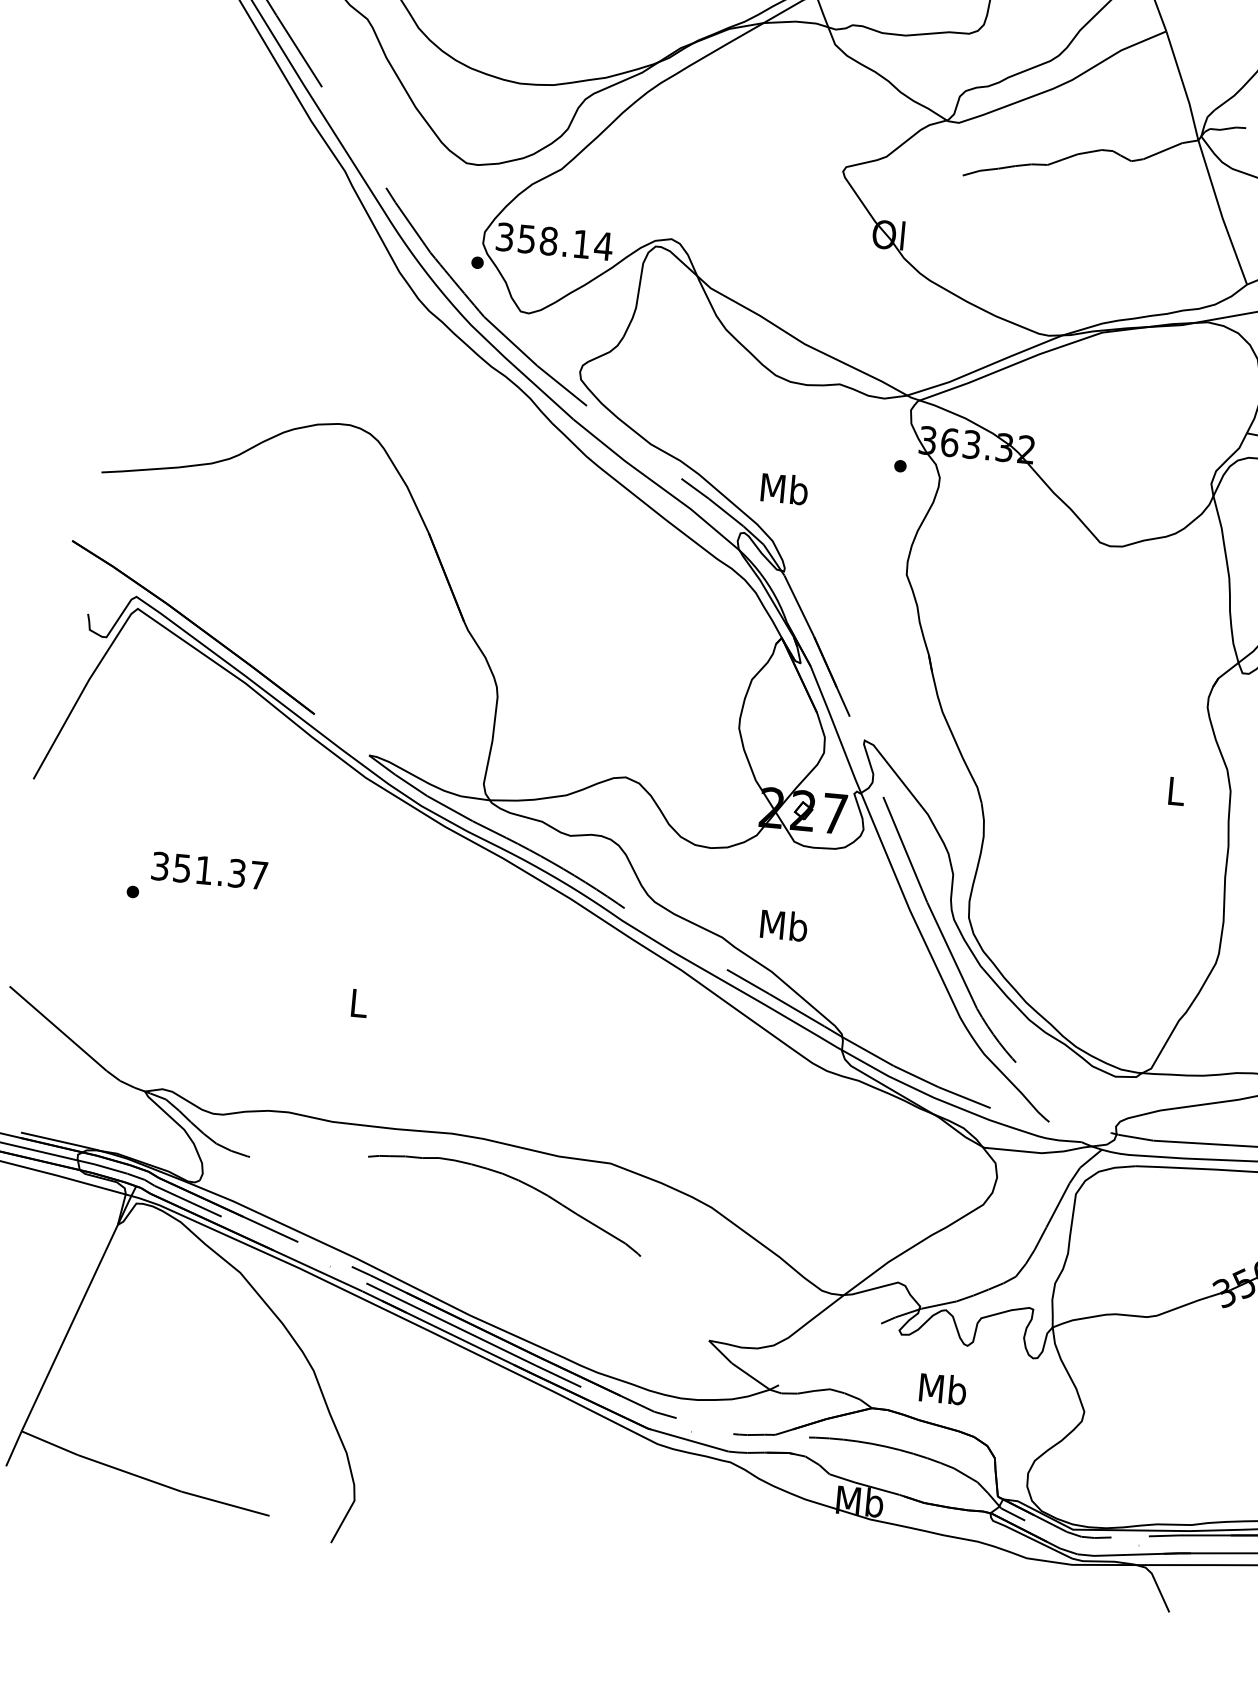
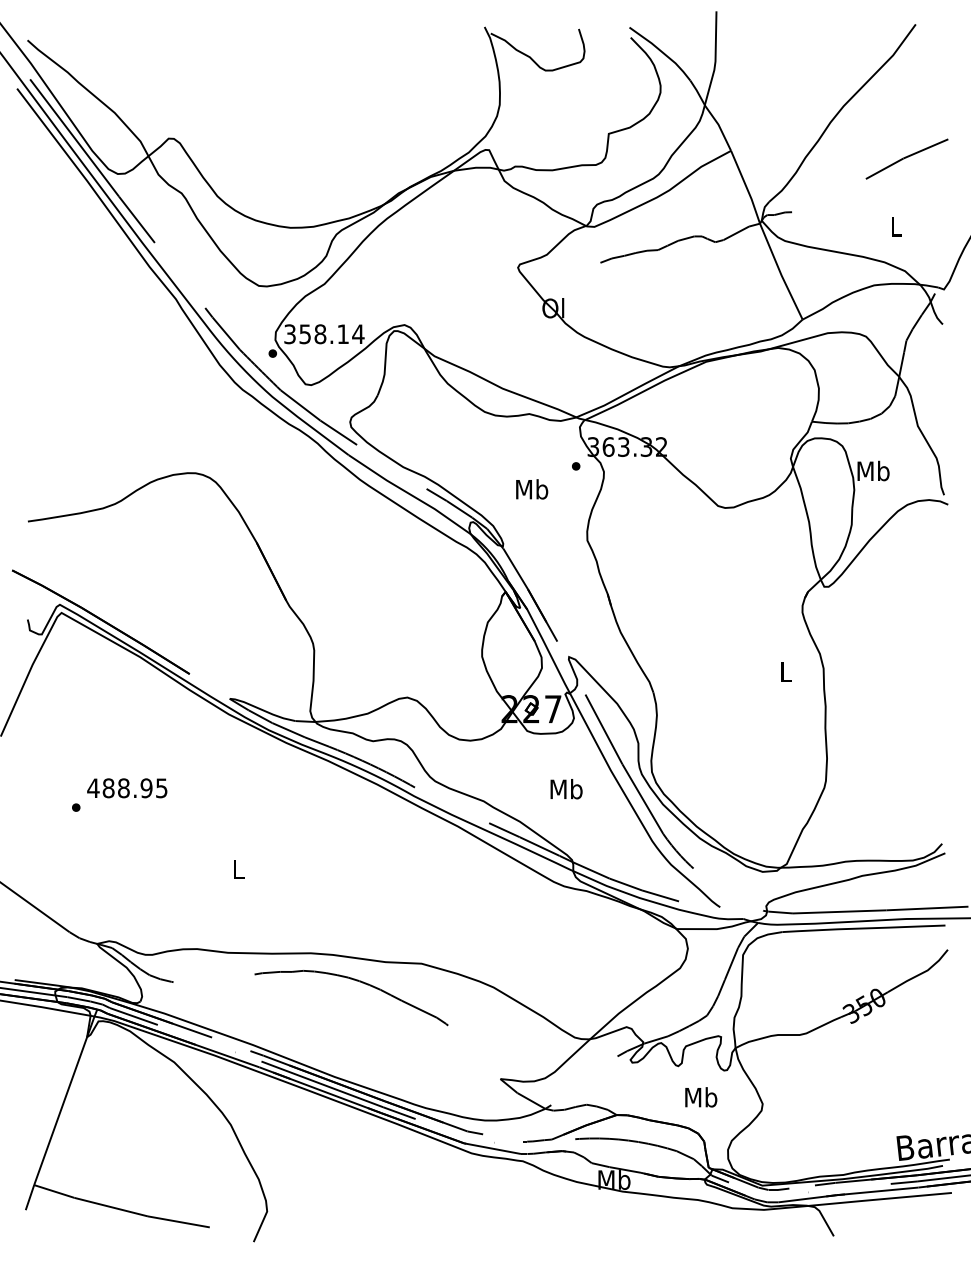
text: (785, 489) -> (532, 489), moved
text: (209, 871) -> (127, 788), 351.37 -> 488.95
text: (783, 925) -> (566, 789), moved
text: (943, 1389) -> (701, 1097), moved

